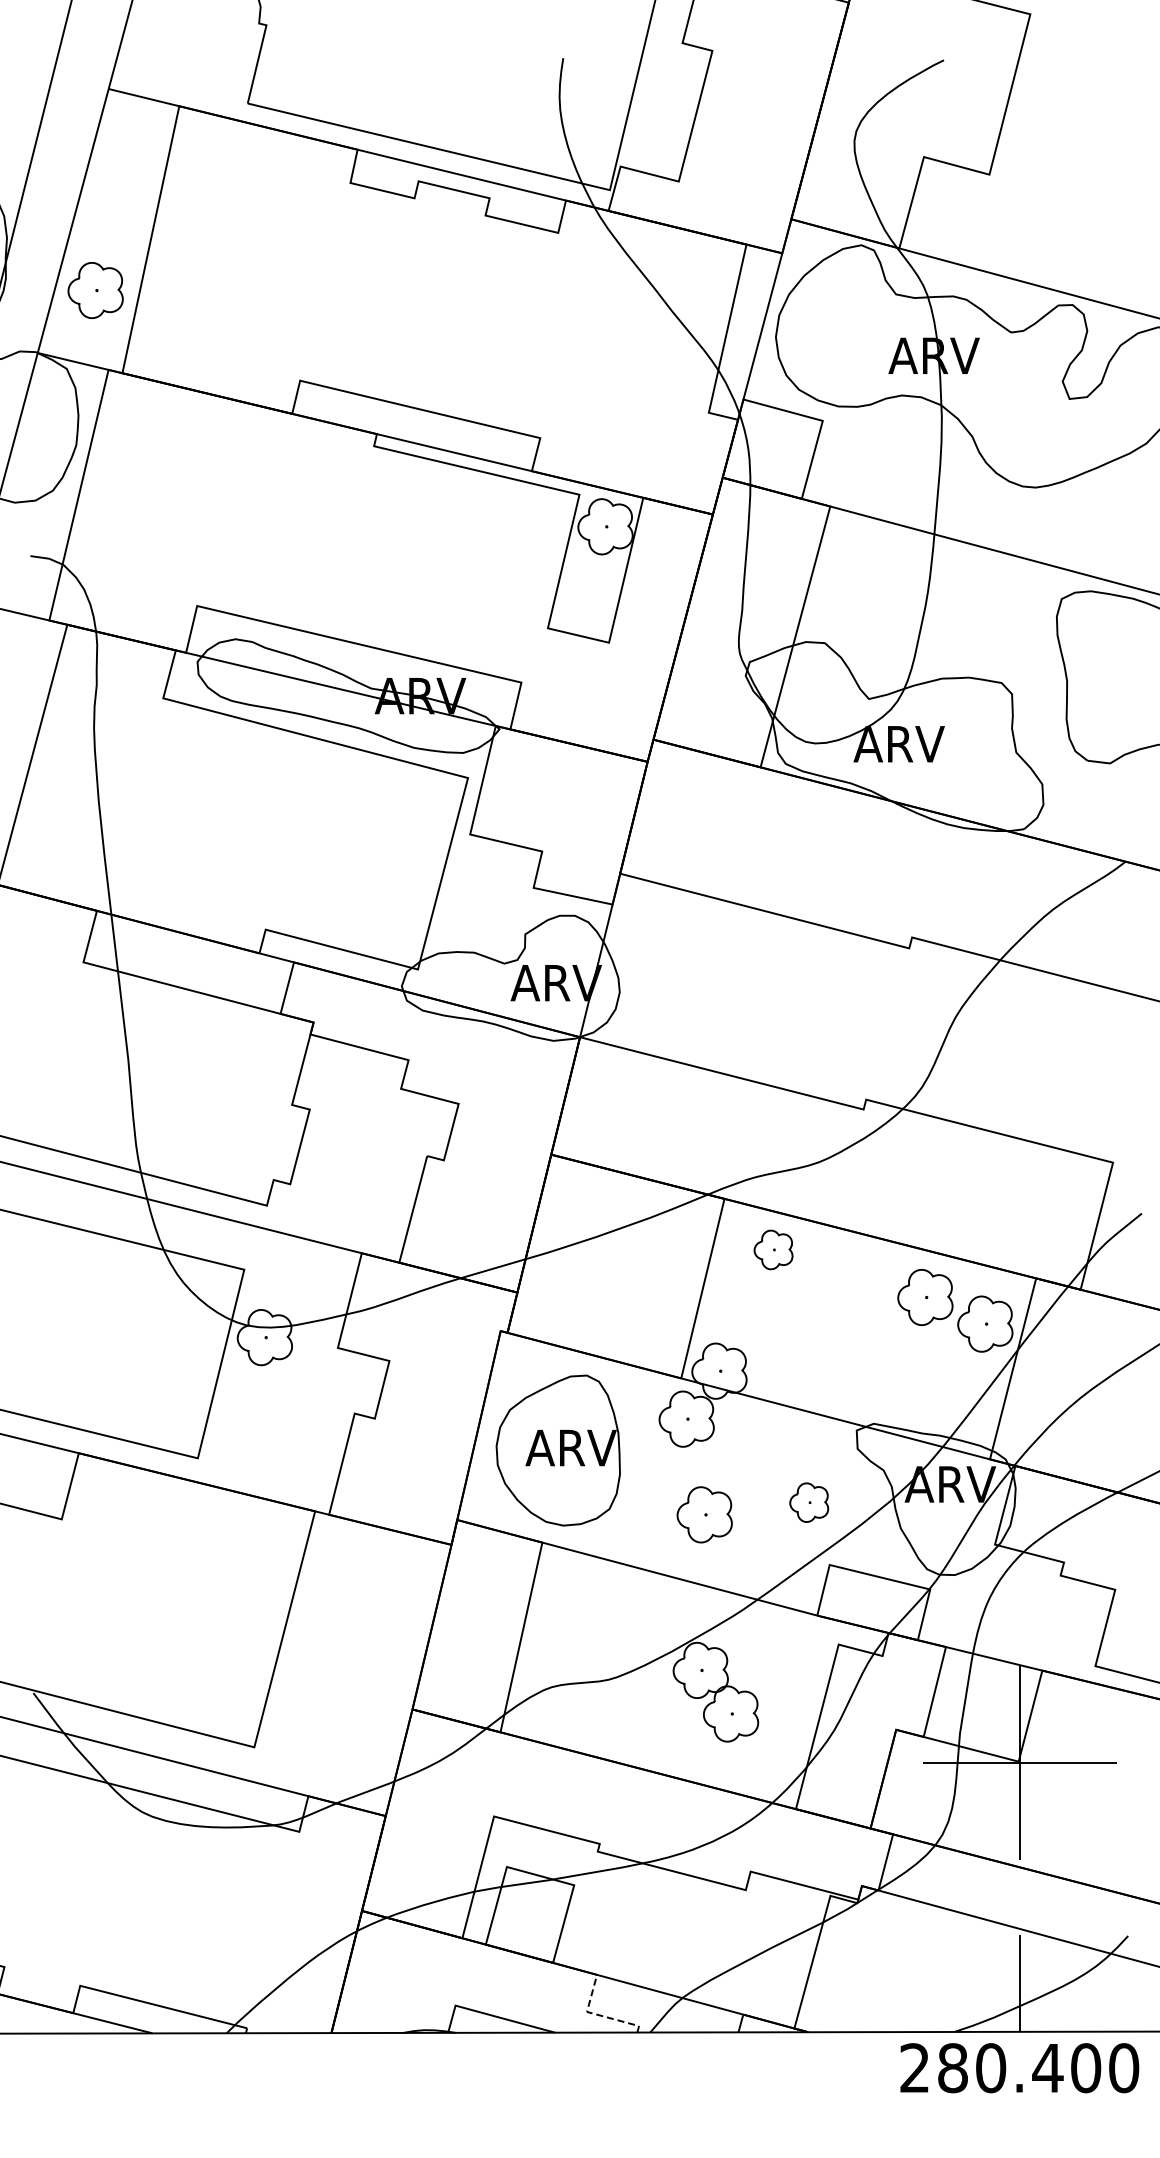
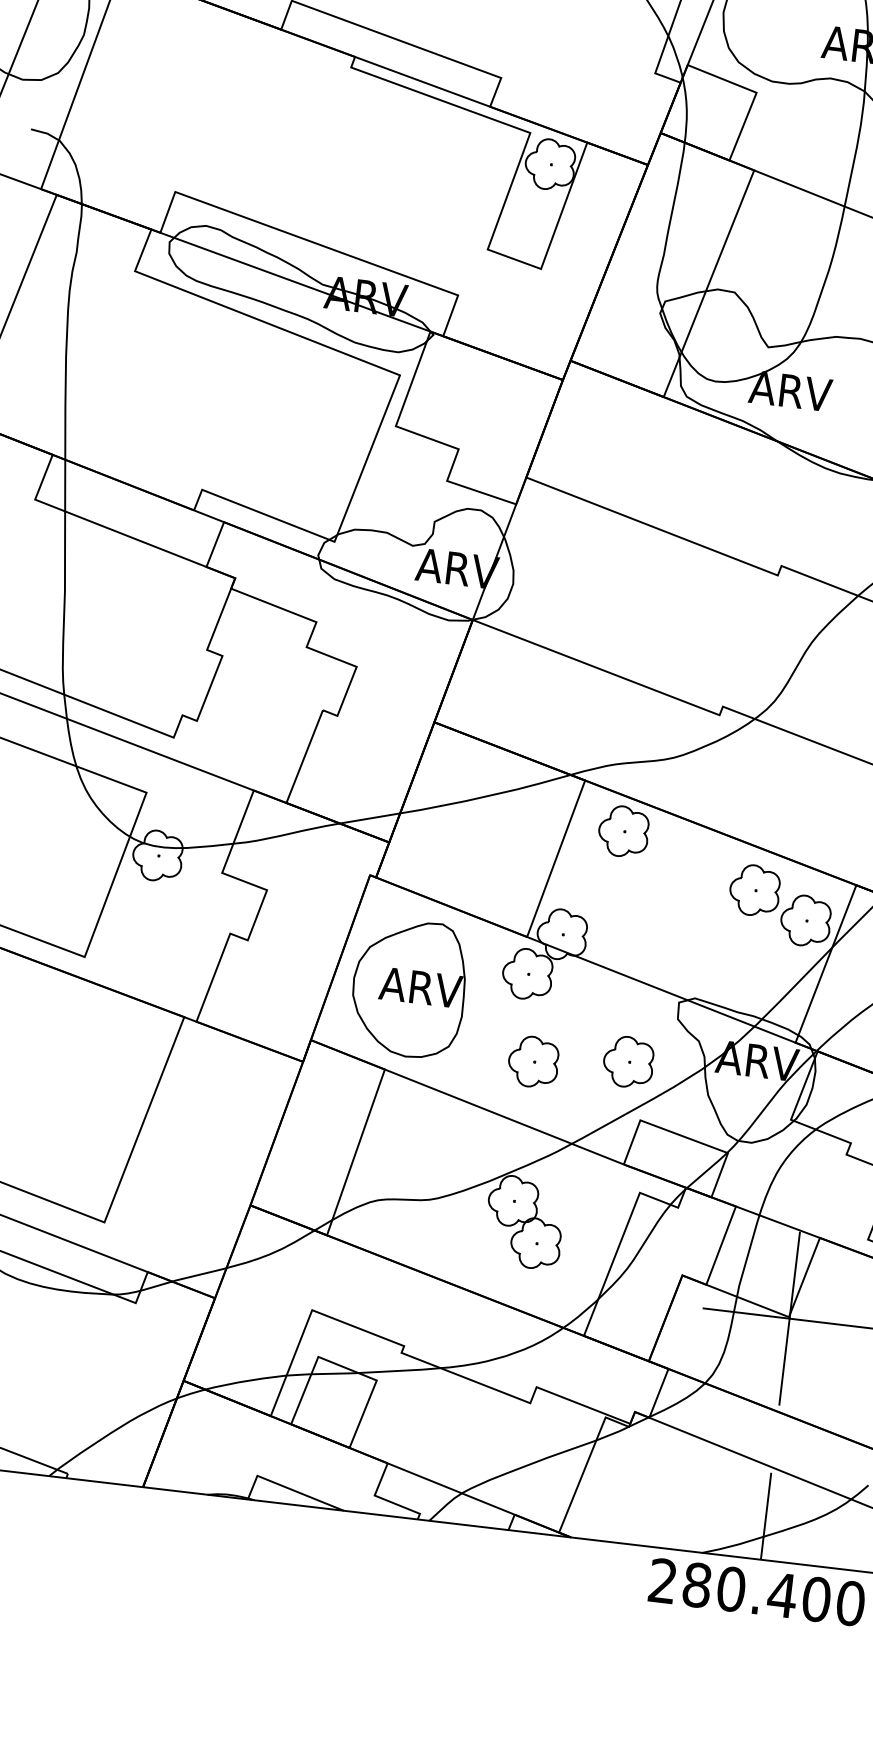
part: (773, 1249) -> (623, 831), size x1.43
part: (809, 1502) -> (628, 1062), size x1.43
line: (597, 2014) -> (383, 1498), dashed -> solid

